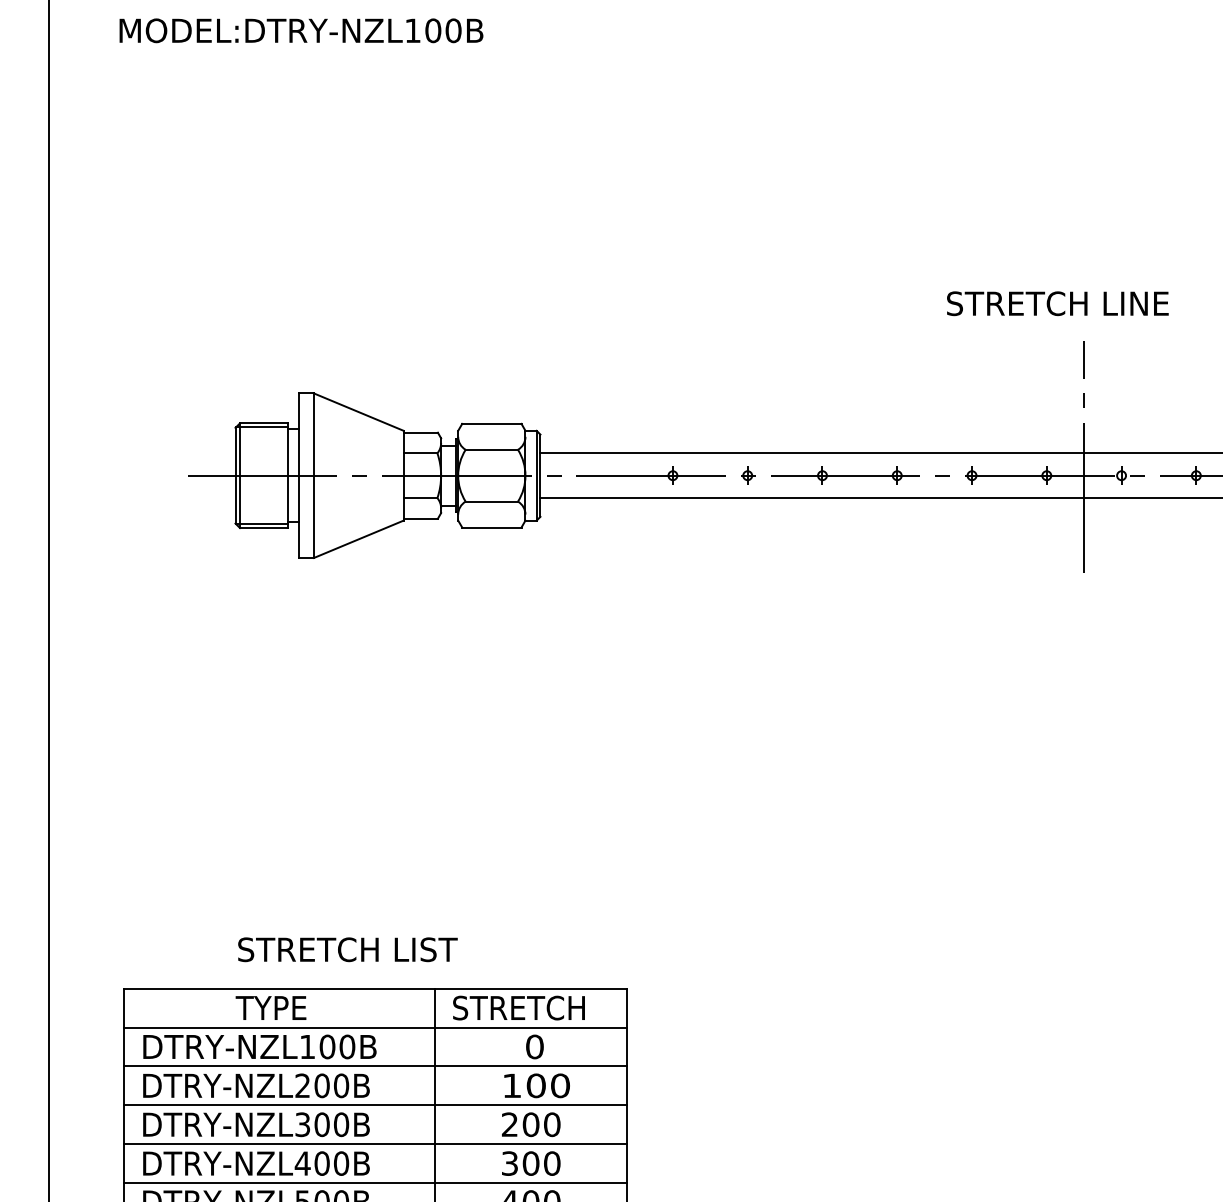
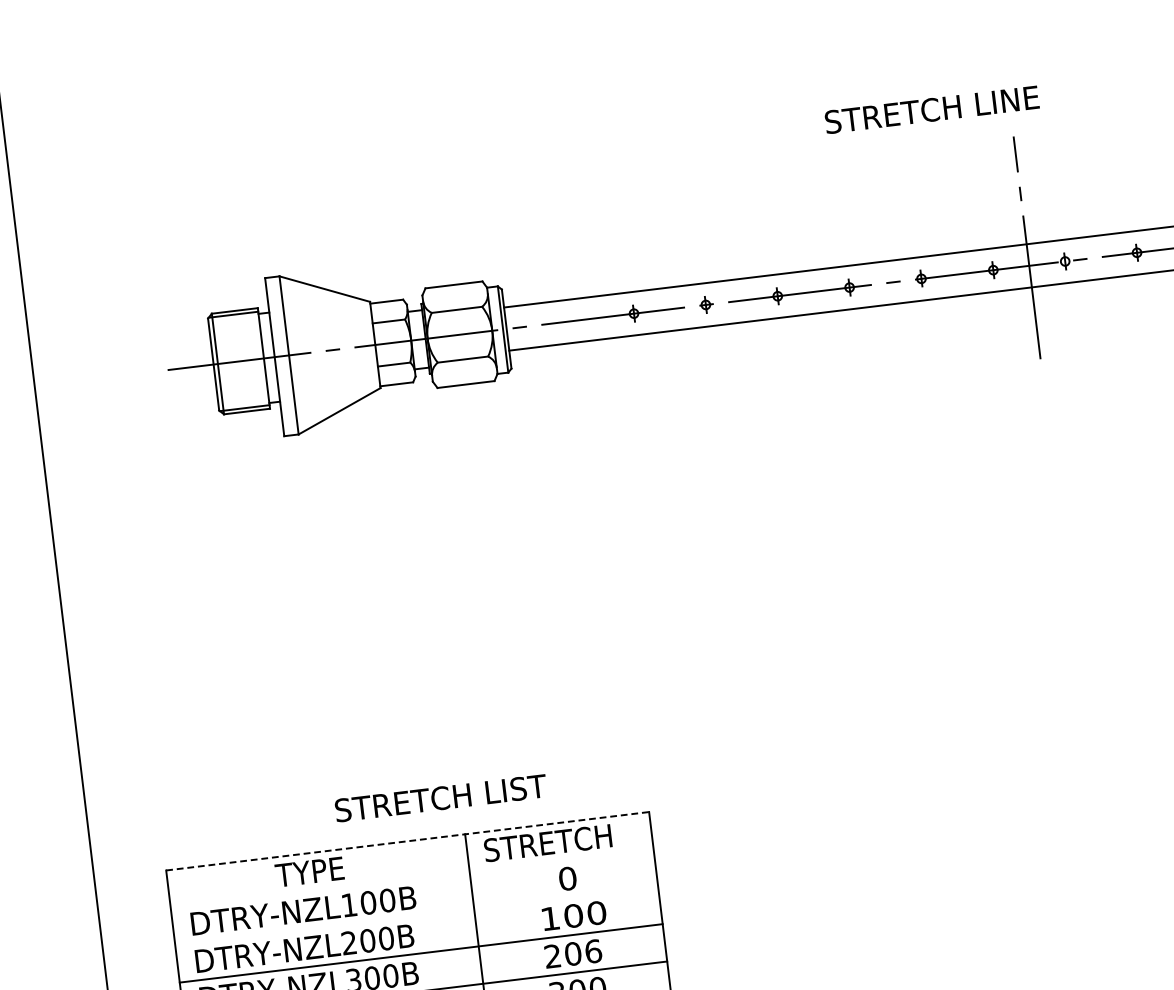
text: (1057, 303) -> (931, 109), moved
text: (347, 949) -> (440, 798), moved
line: (375, 988) -> (407, 841), solid -> dashed
line: (375, 1027) -> (412, 878), removed
line: (375, 1066) -> (416, 916), removed
text: (552, 1124) -> (593, 951), 200 -> 206

